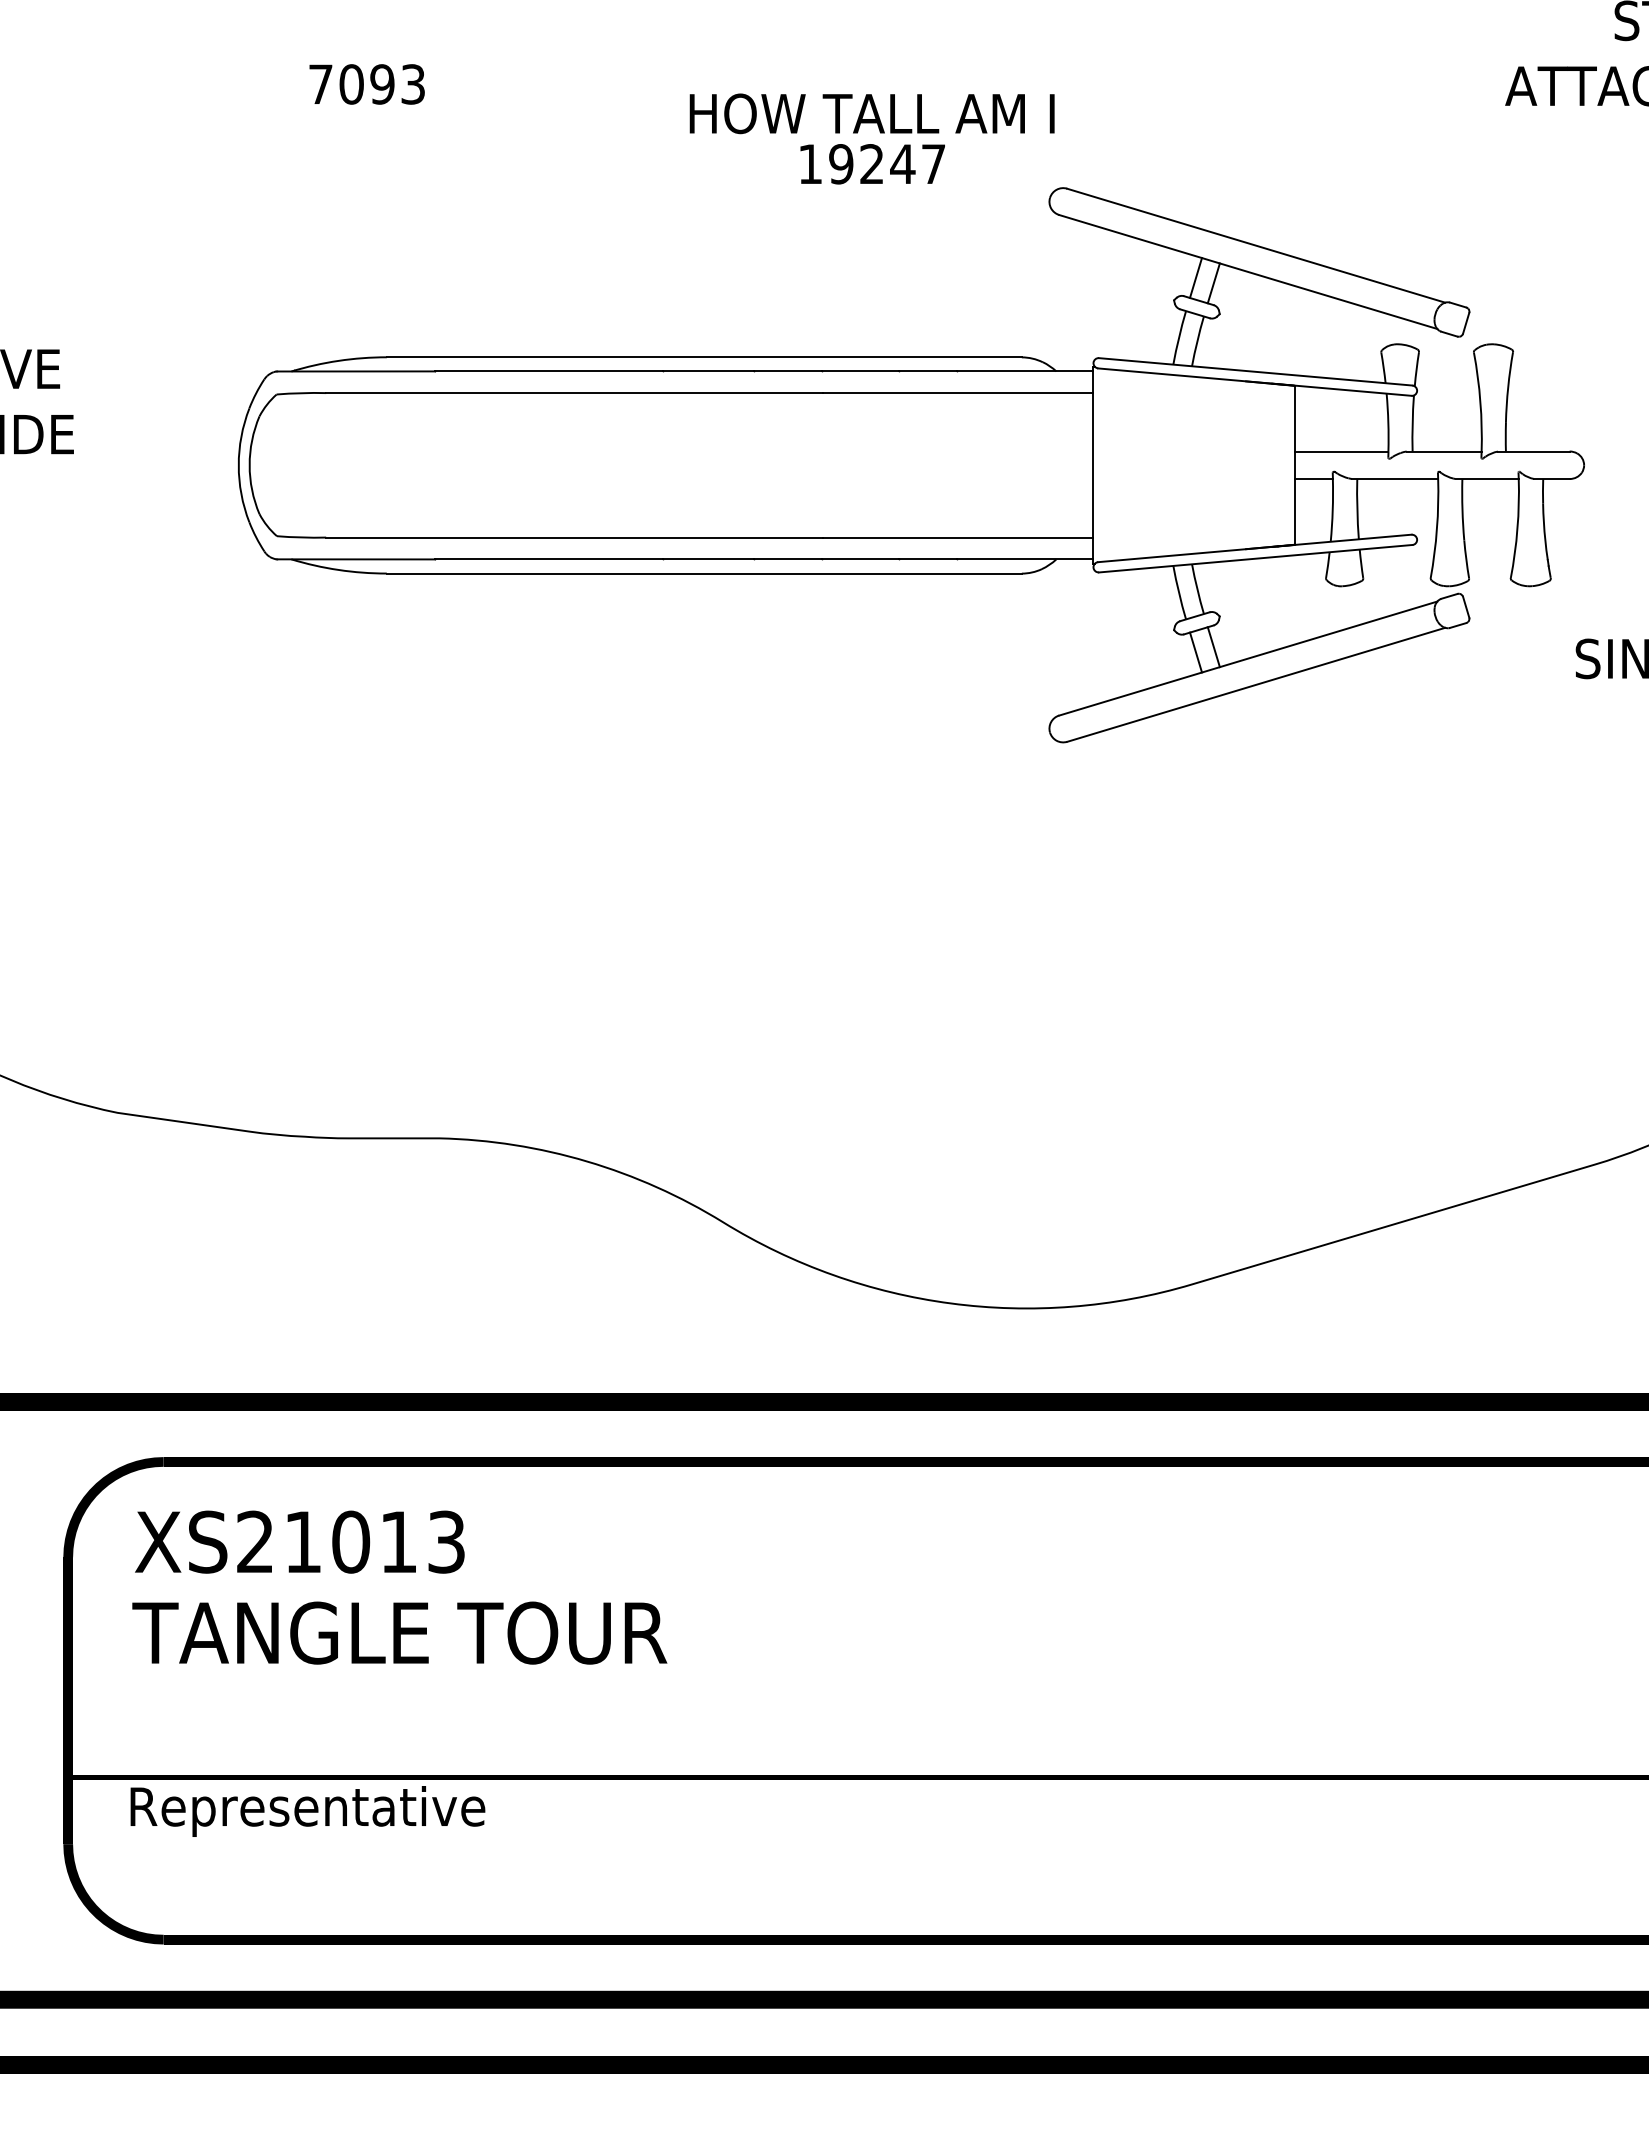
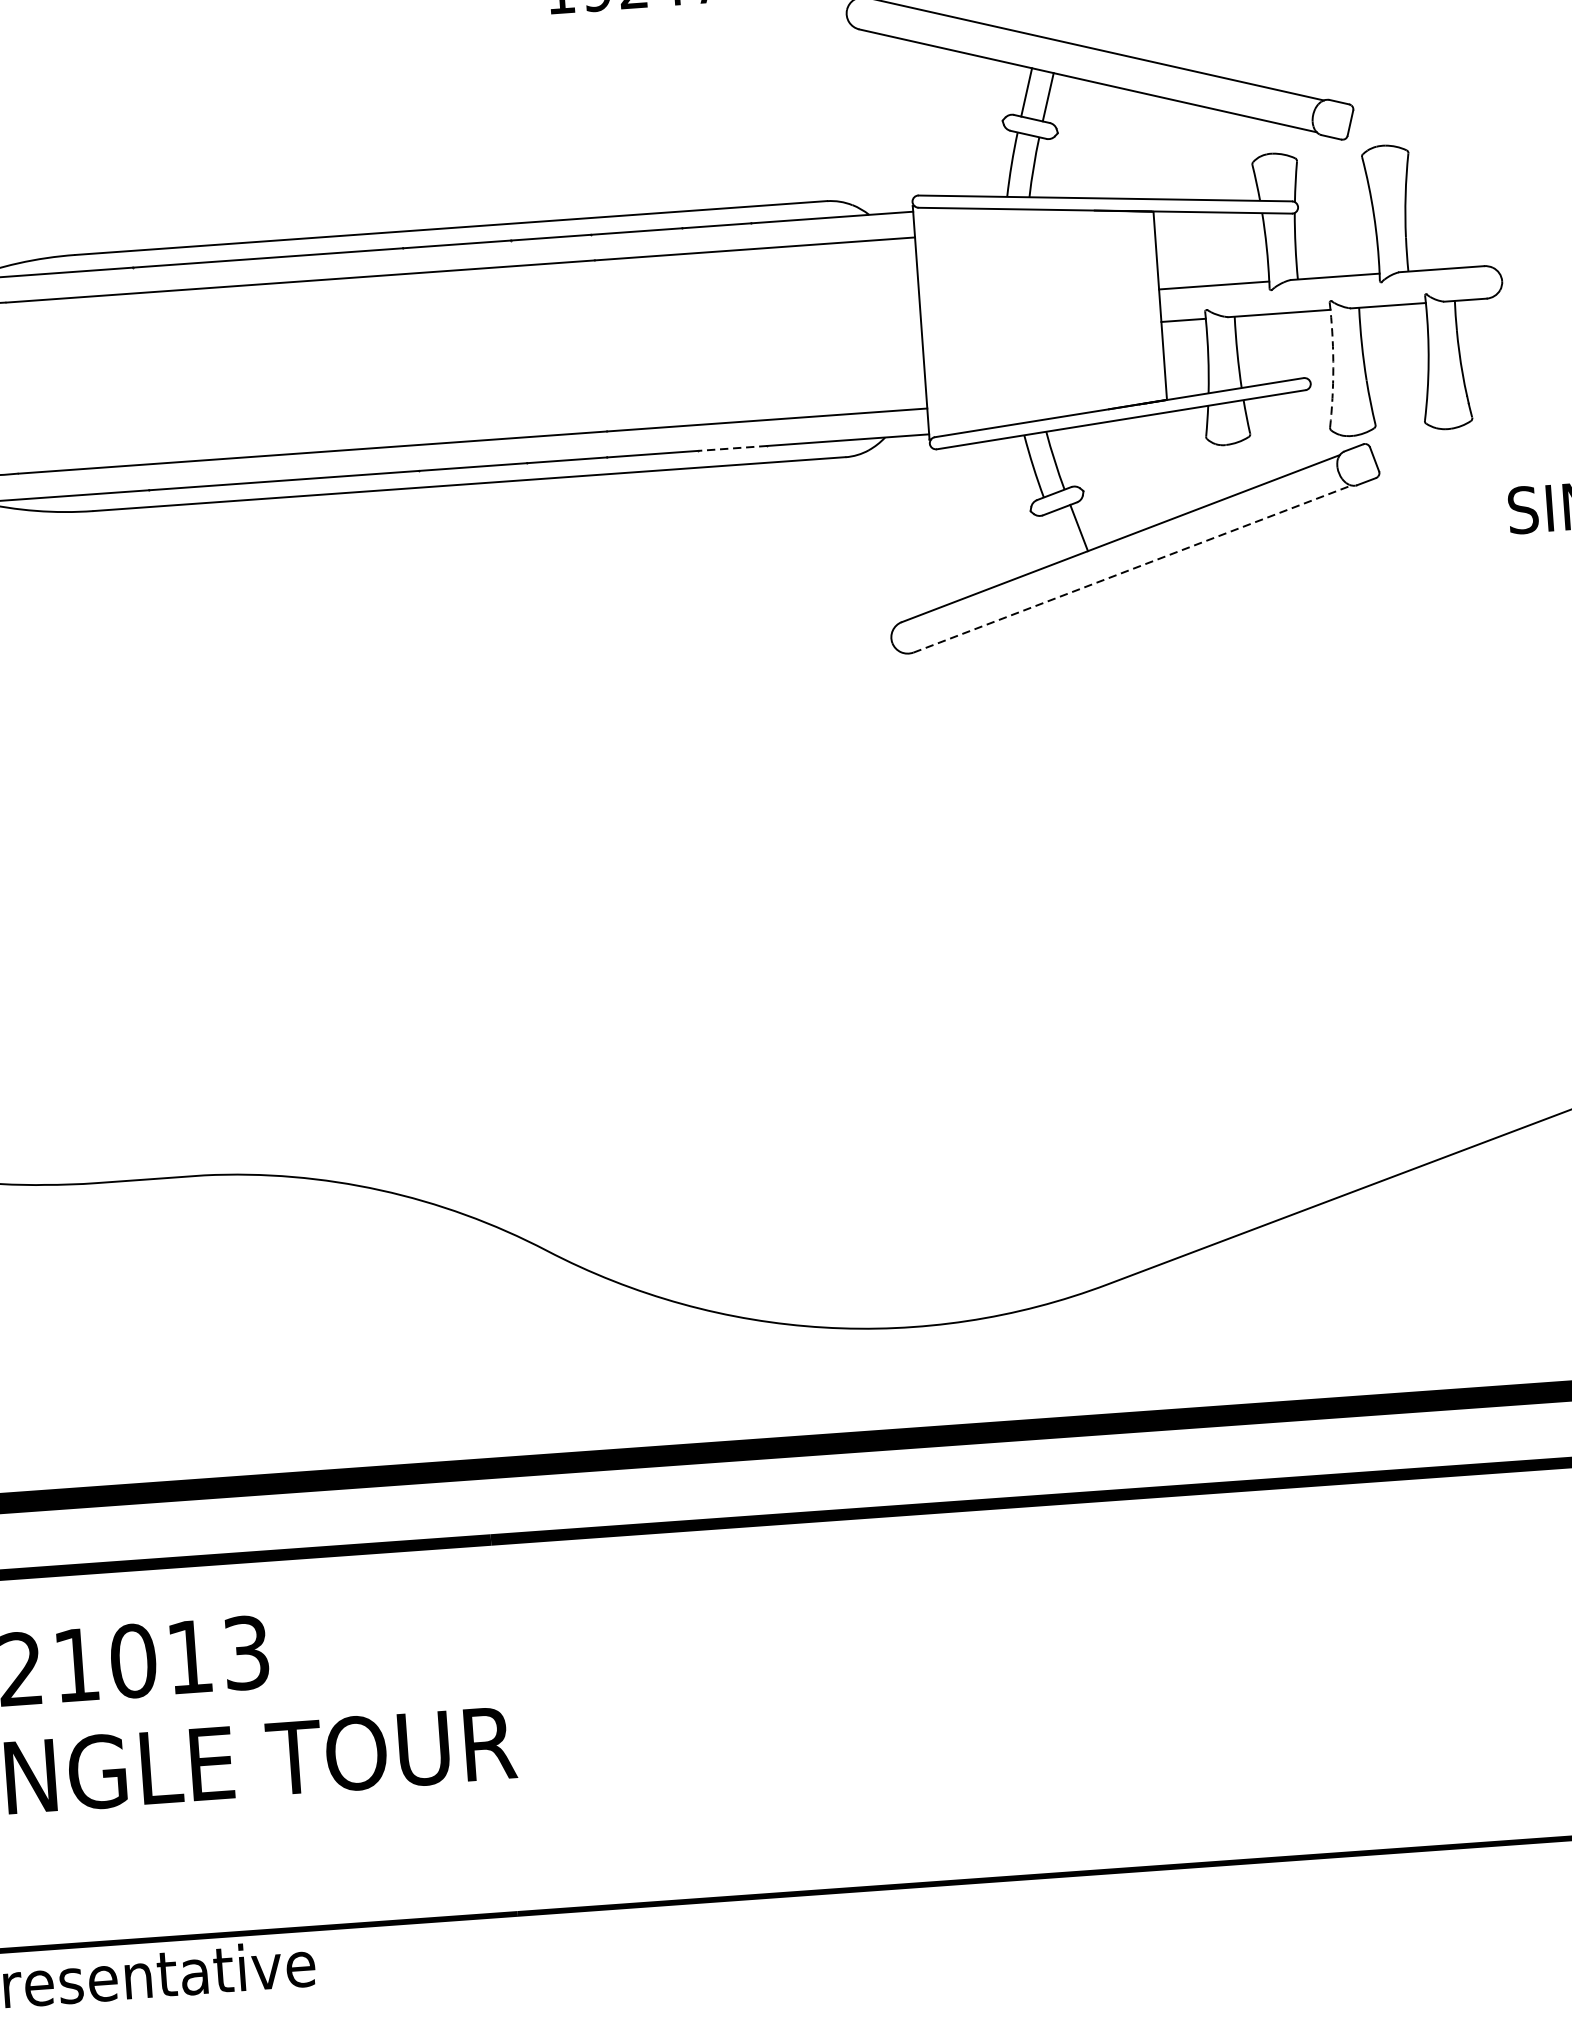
arc: (1436, 528) -> (1332, 368), solid -> dashed
line: (927, 559) -> (732, 448), solid -> dashed
line: (1196, 652) -> (1059, 535), removed
line: (1256, 684) -> (1132, 568), solid -> dashed

